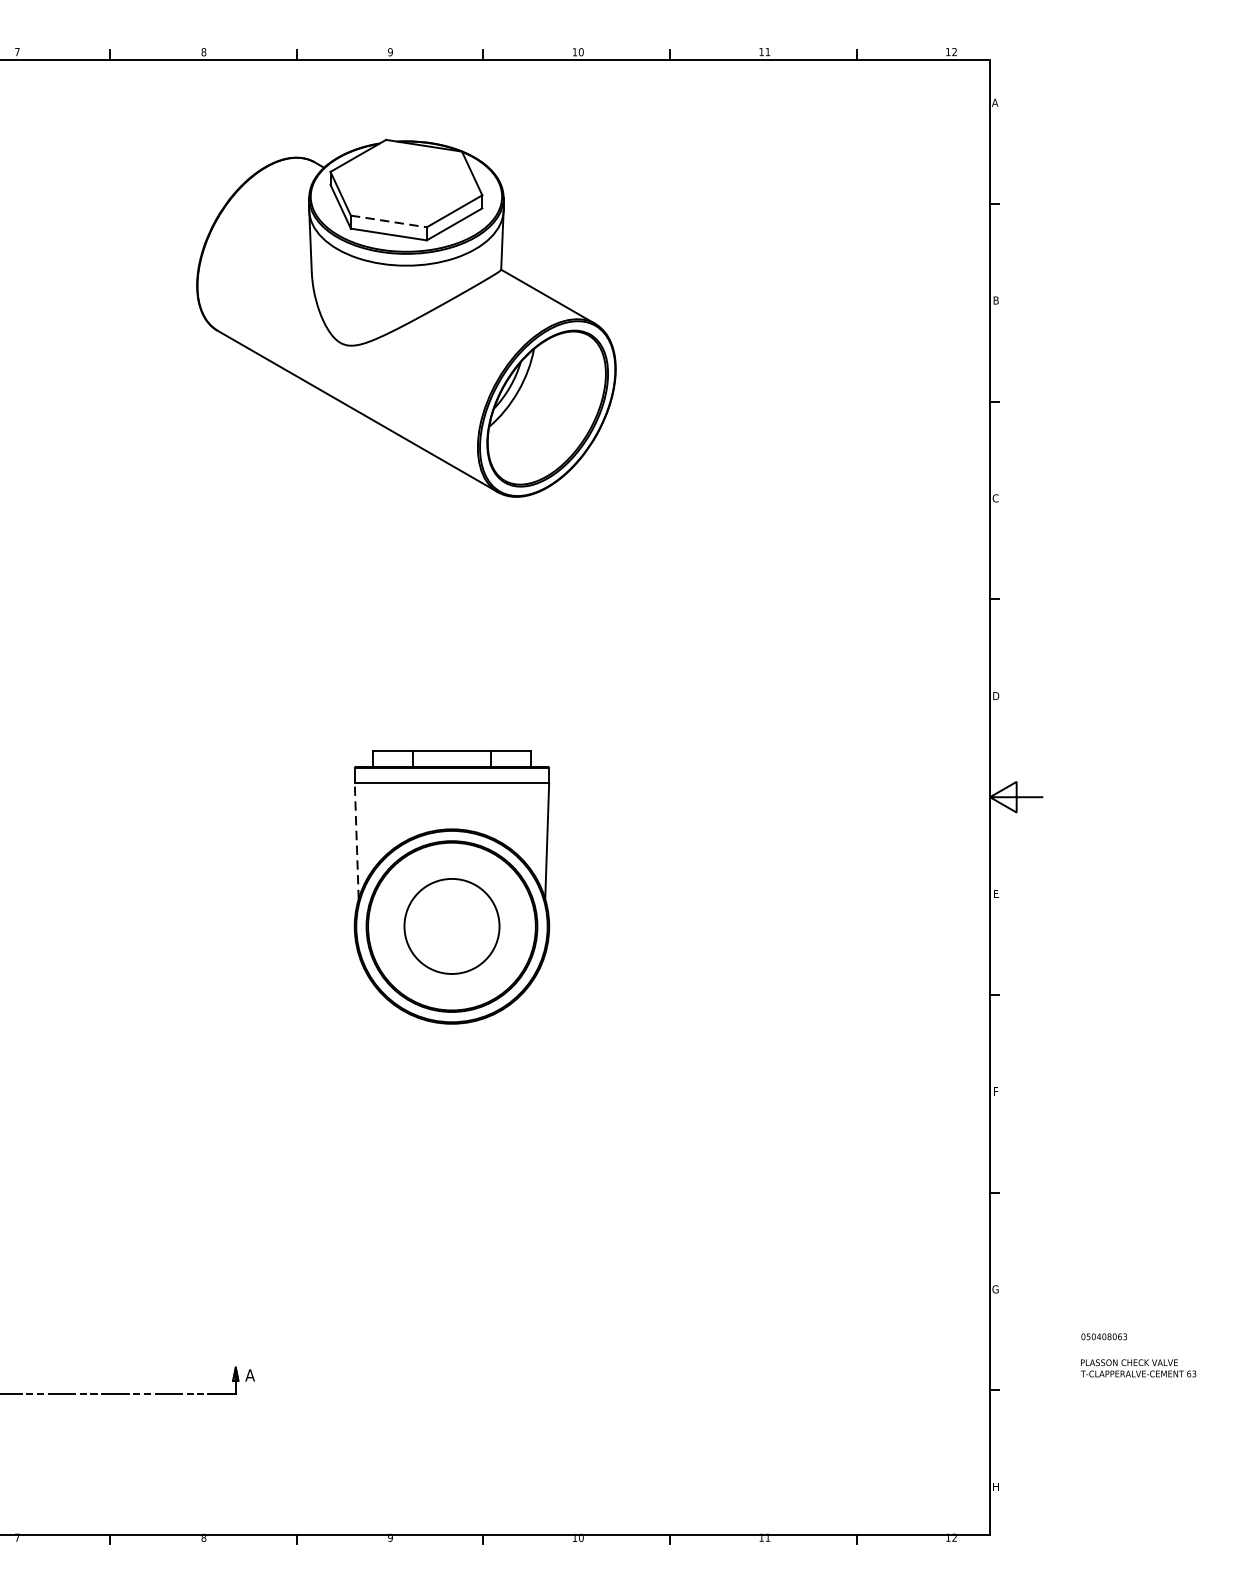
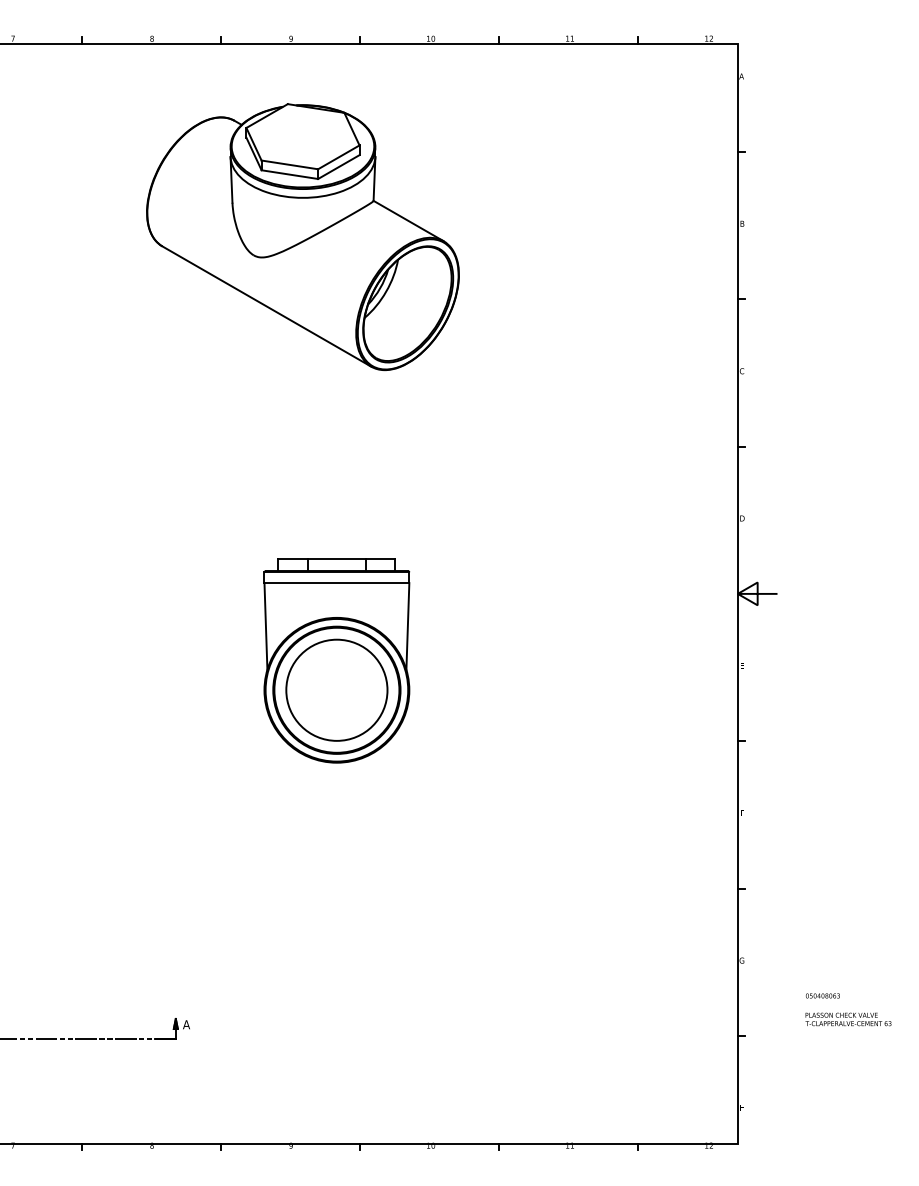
line: (388, 220) -> (289, 164), dashed -> solid
line: (356, 840) -> (265, 626), dashed -> solid
circle: (451, 925) -> (336, 689), size x1.43

